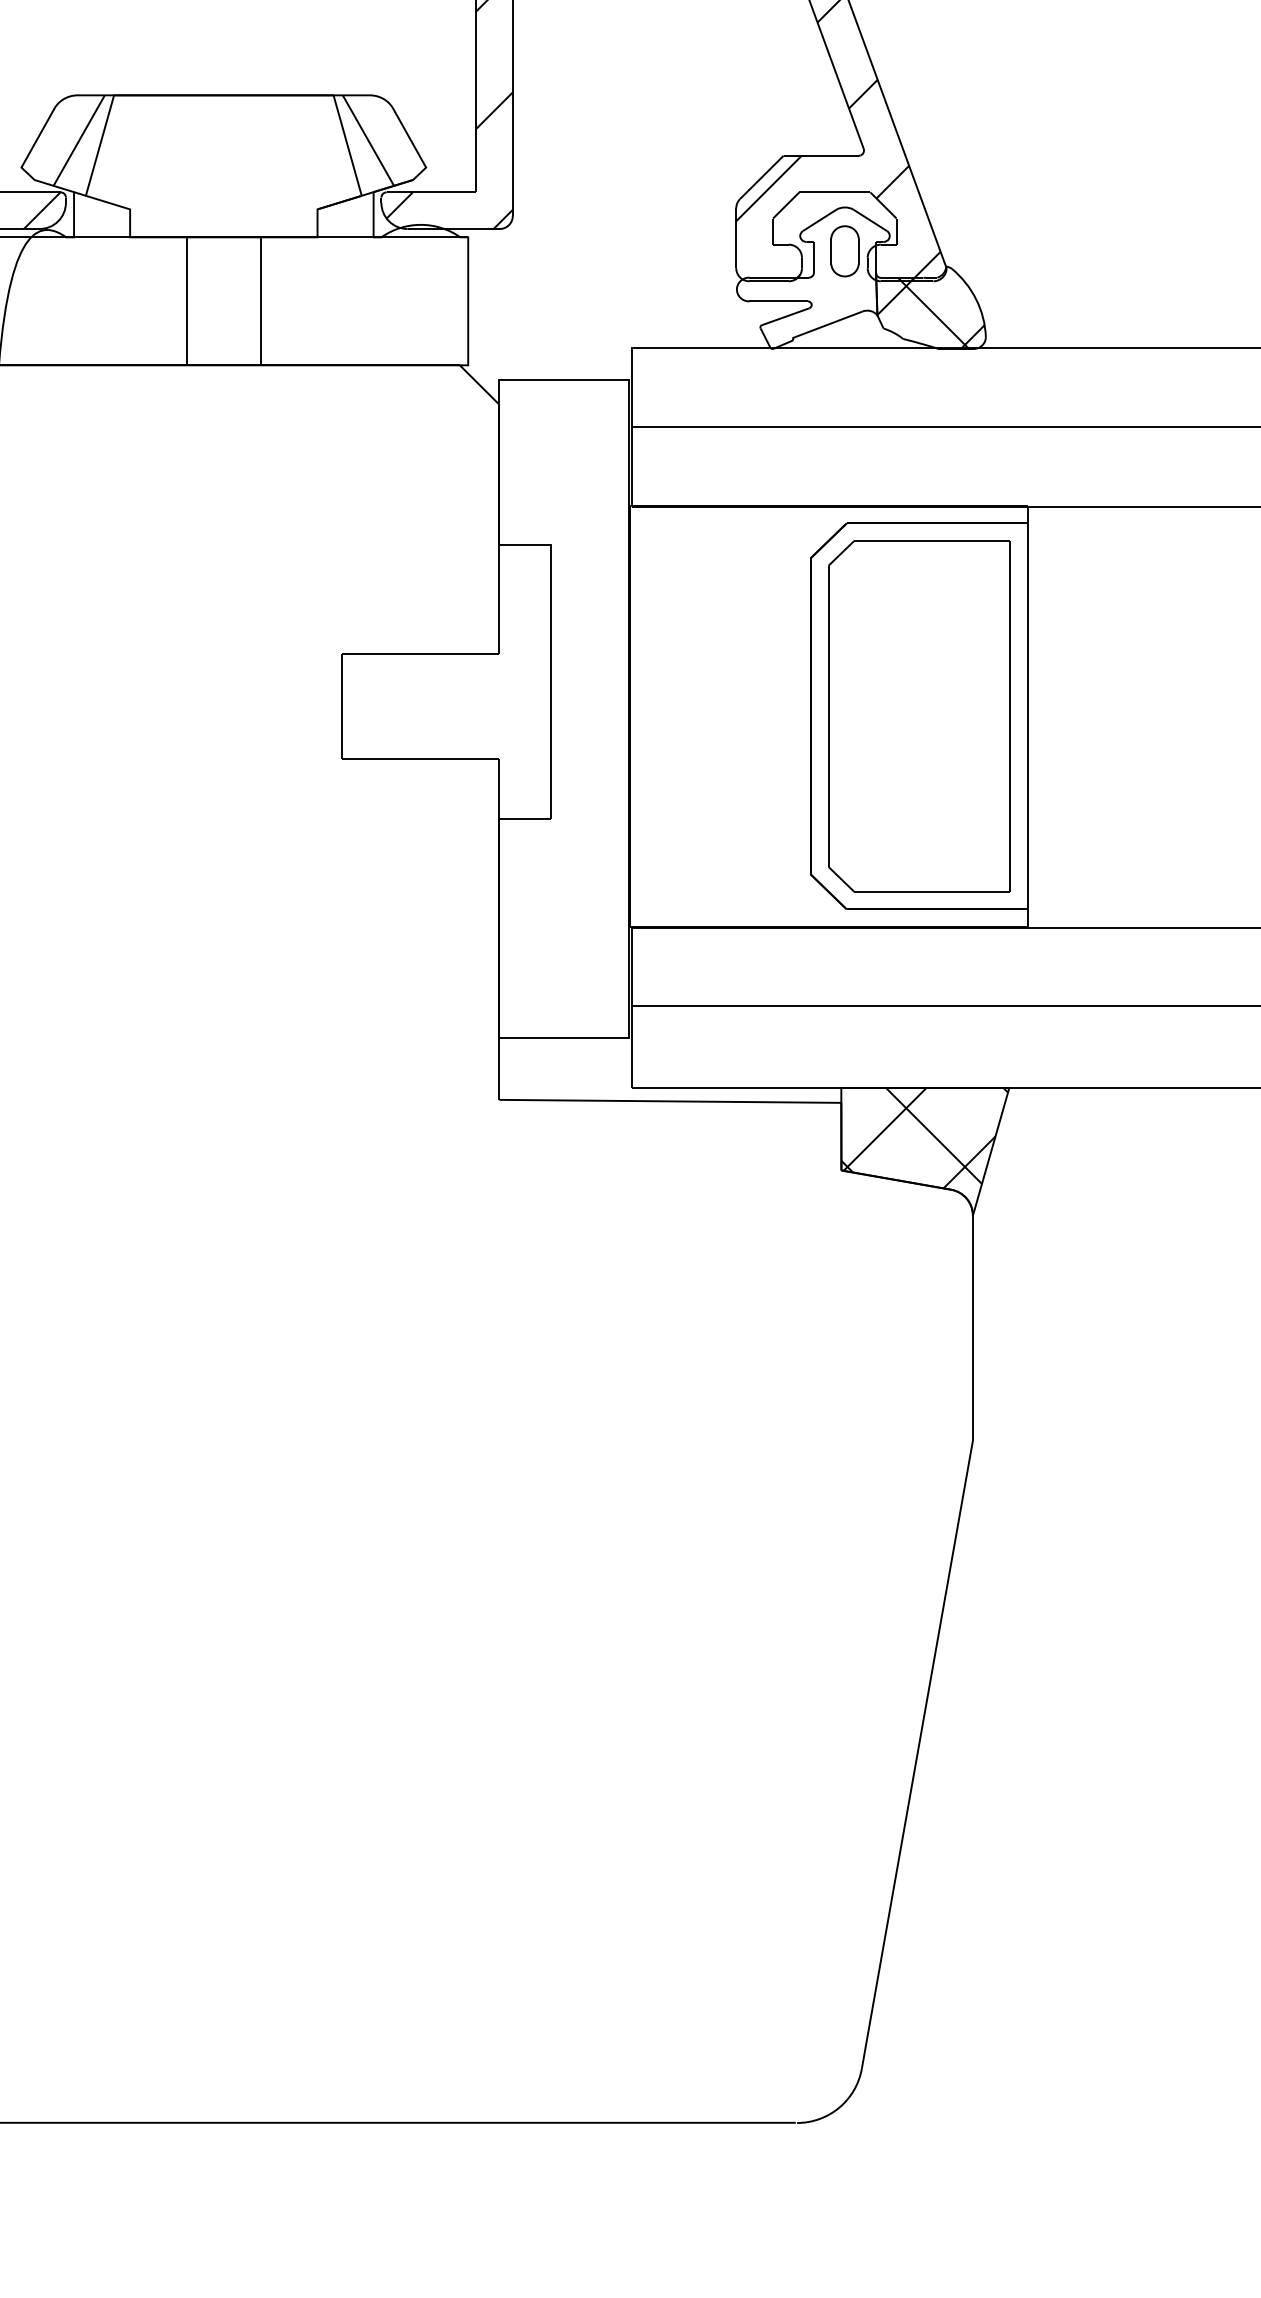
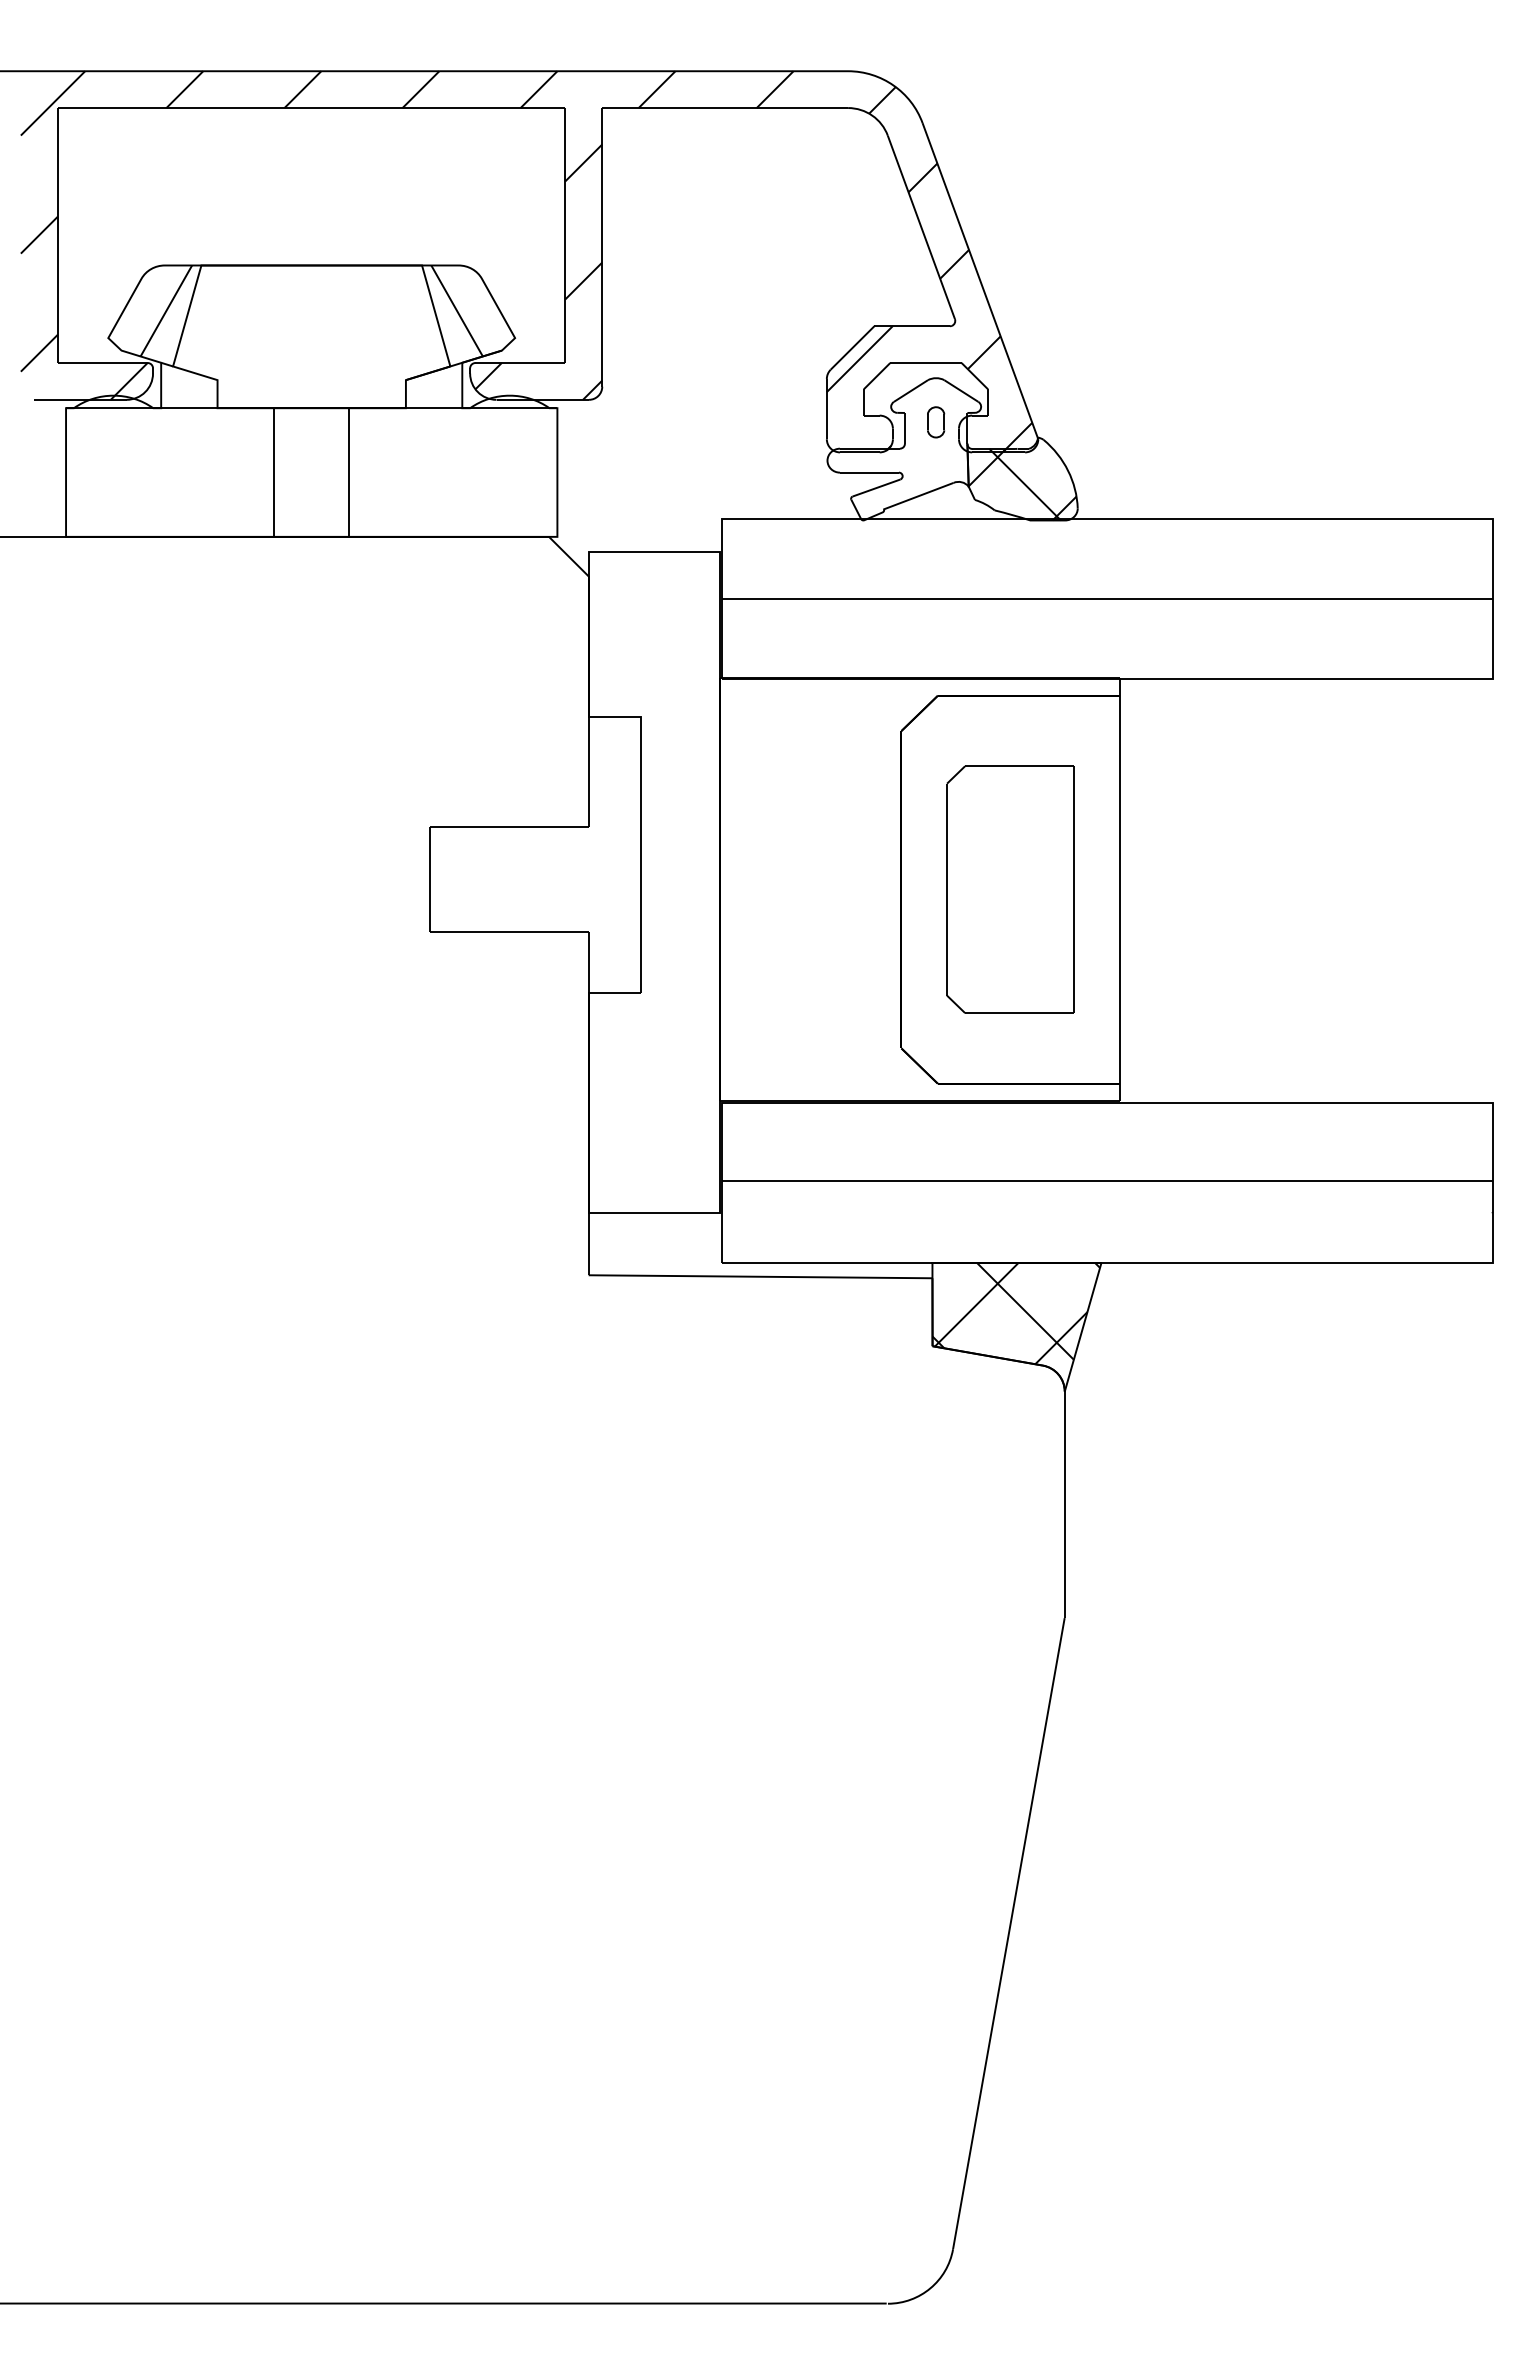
part: (844, 251) -> (935, 422), size x0.6
part: (918, 716) -> (1010, 889), size x0.7

